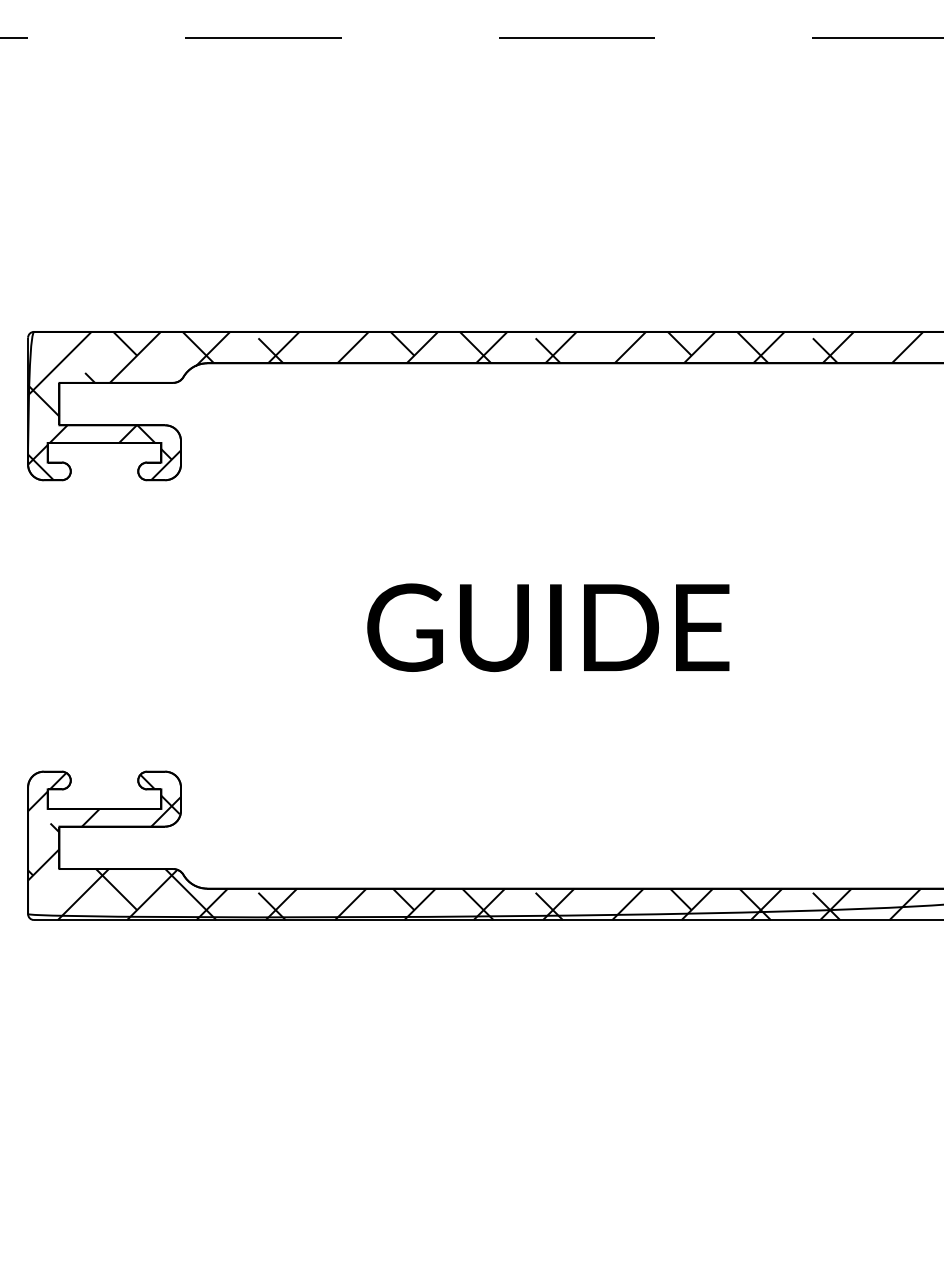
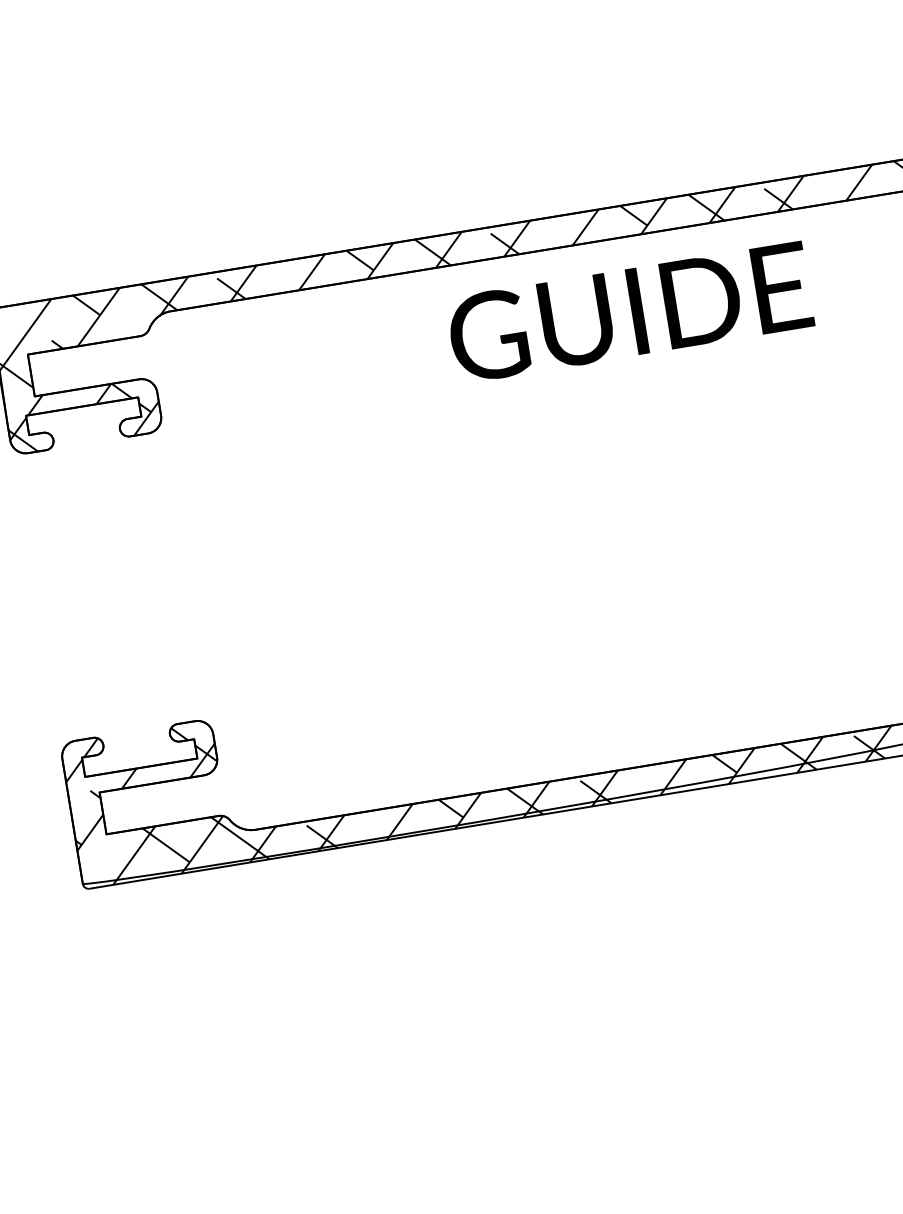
text: (548, 627) -> (630, 312), moved

